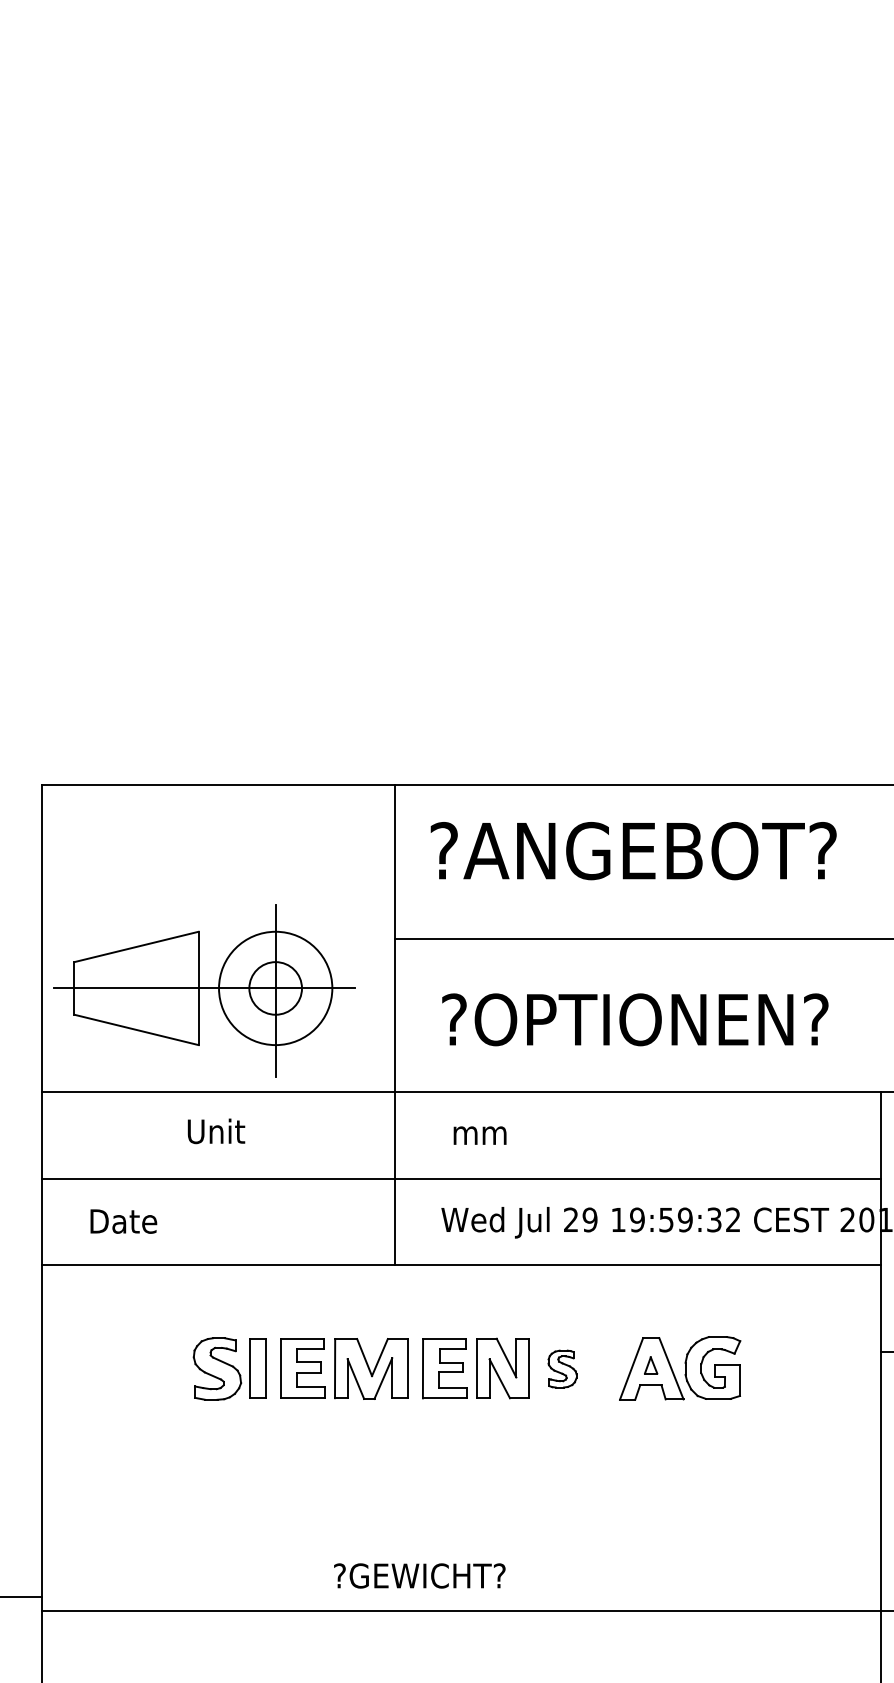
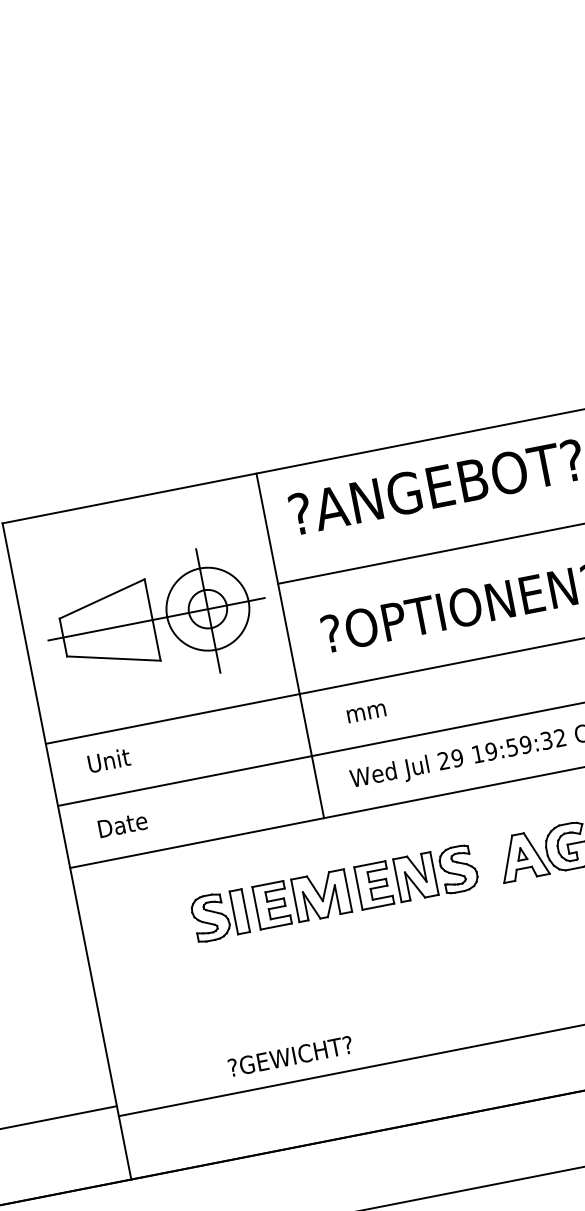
part: (204, 990) -> (157, 620), moved
text: (216, 1131) -> (109, 760), moved
part: (562, 1368) -> (458, 868), size x1.67
text: (419, 1575) -> (290, 1056), moved

